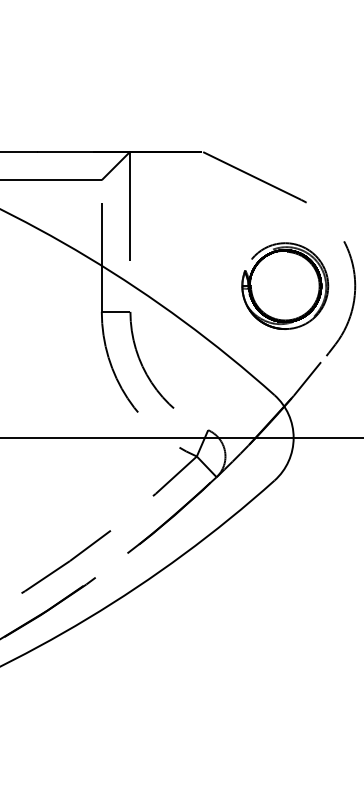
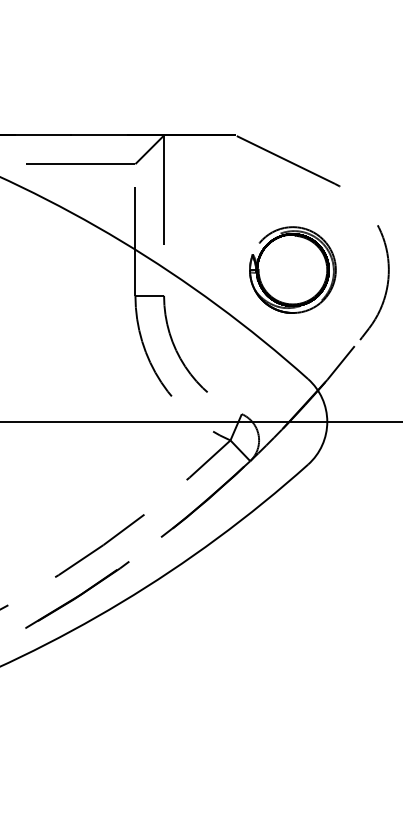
part: (284, 285) -> (292, 269), moved

